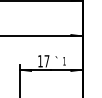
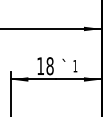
text: (46, 61) -> (49, 66), 17 -> 18

